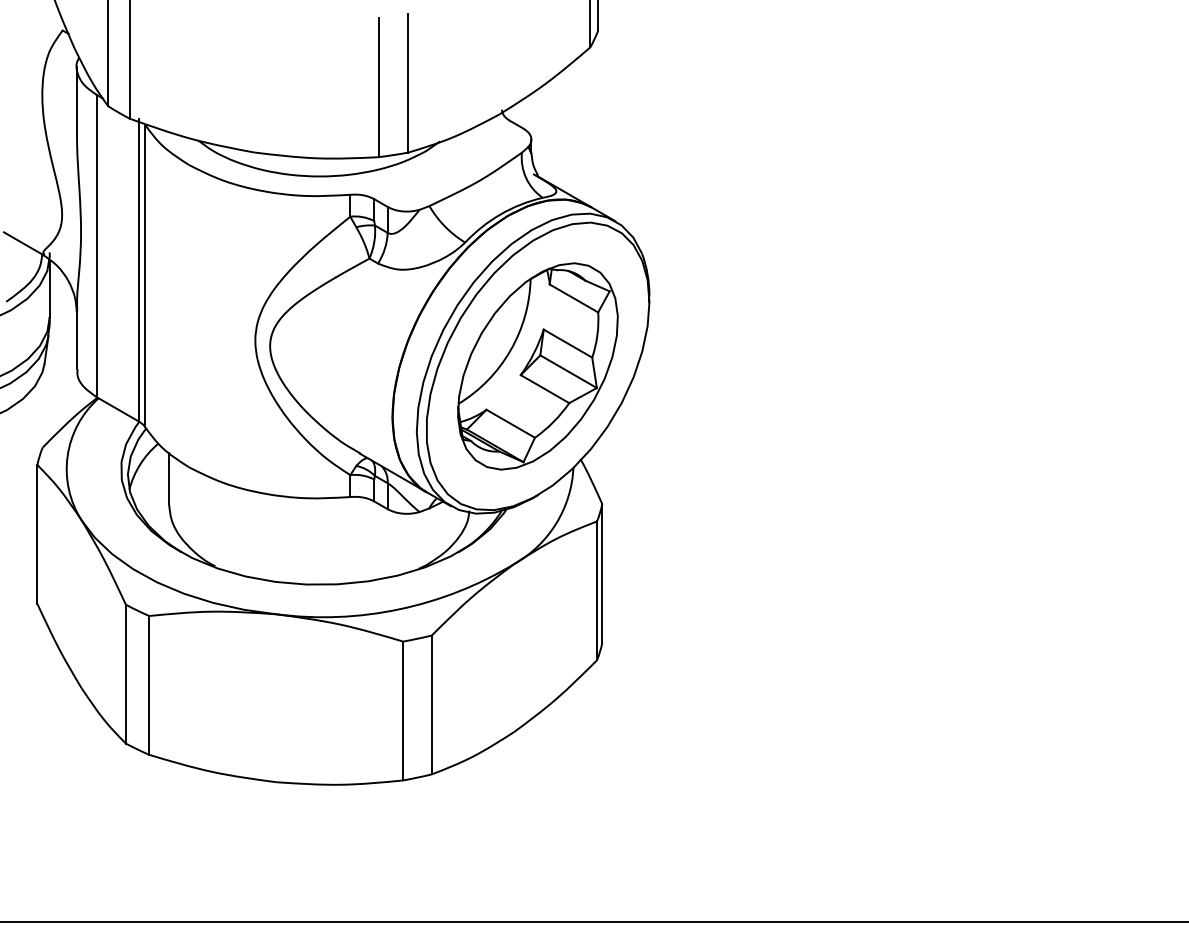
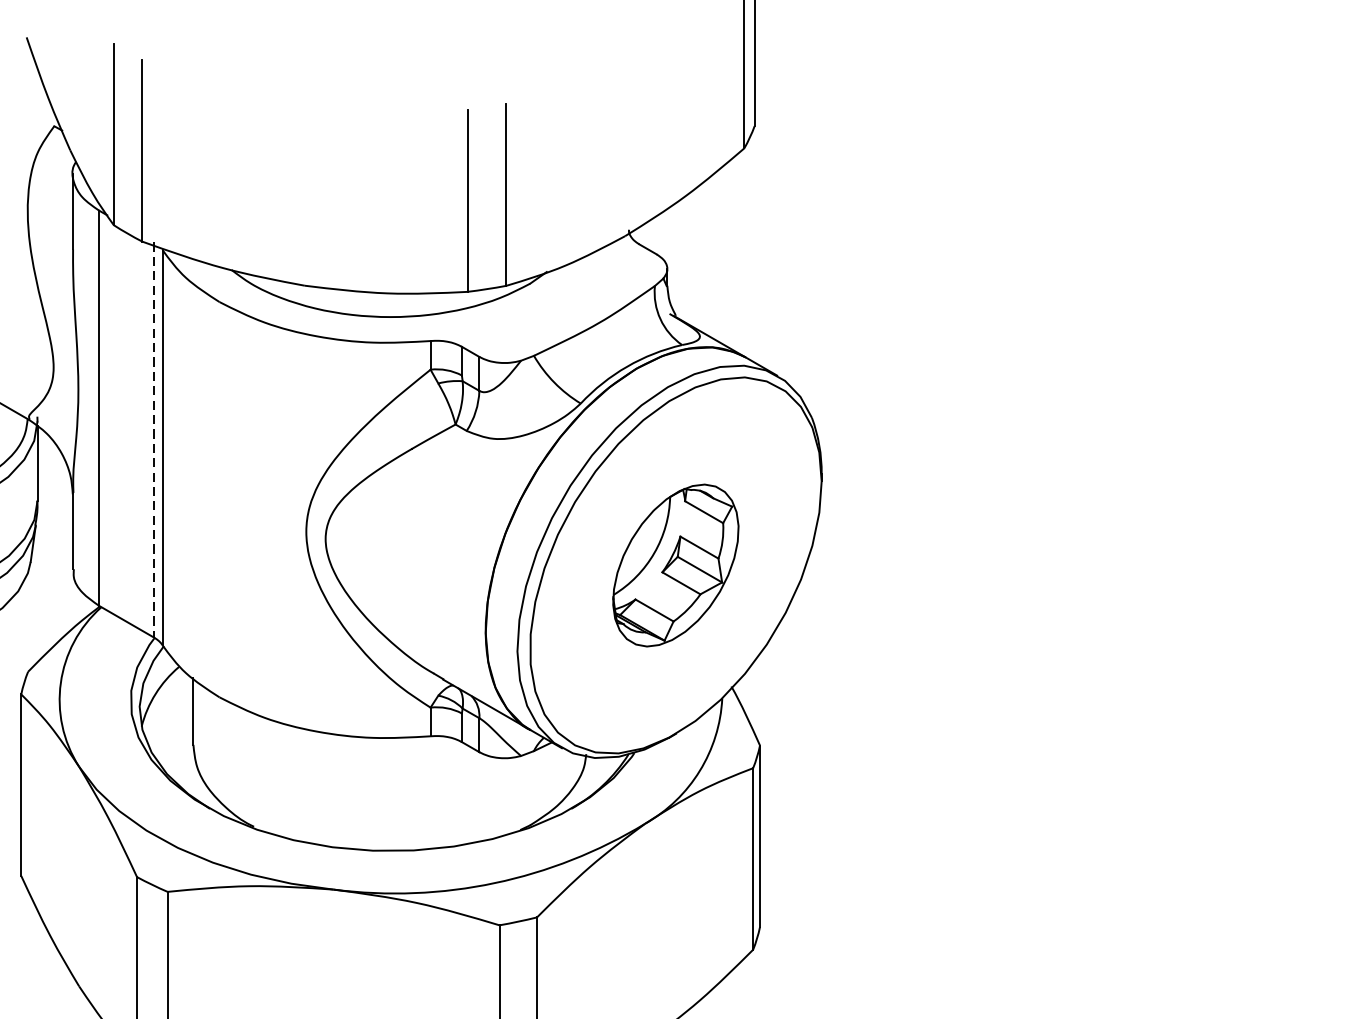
line: (139, 270) -> (154, 440), solid -> dashed
part: (537, 366) -> (675, 565), size x0.6

